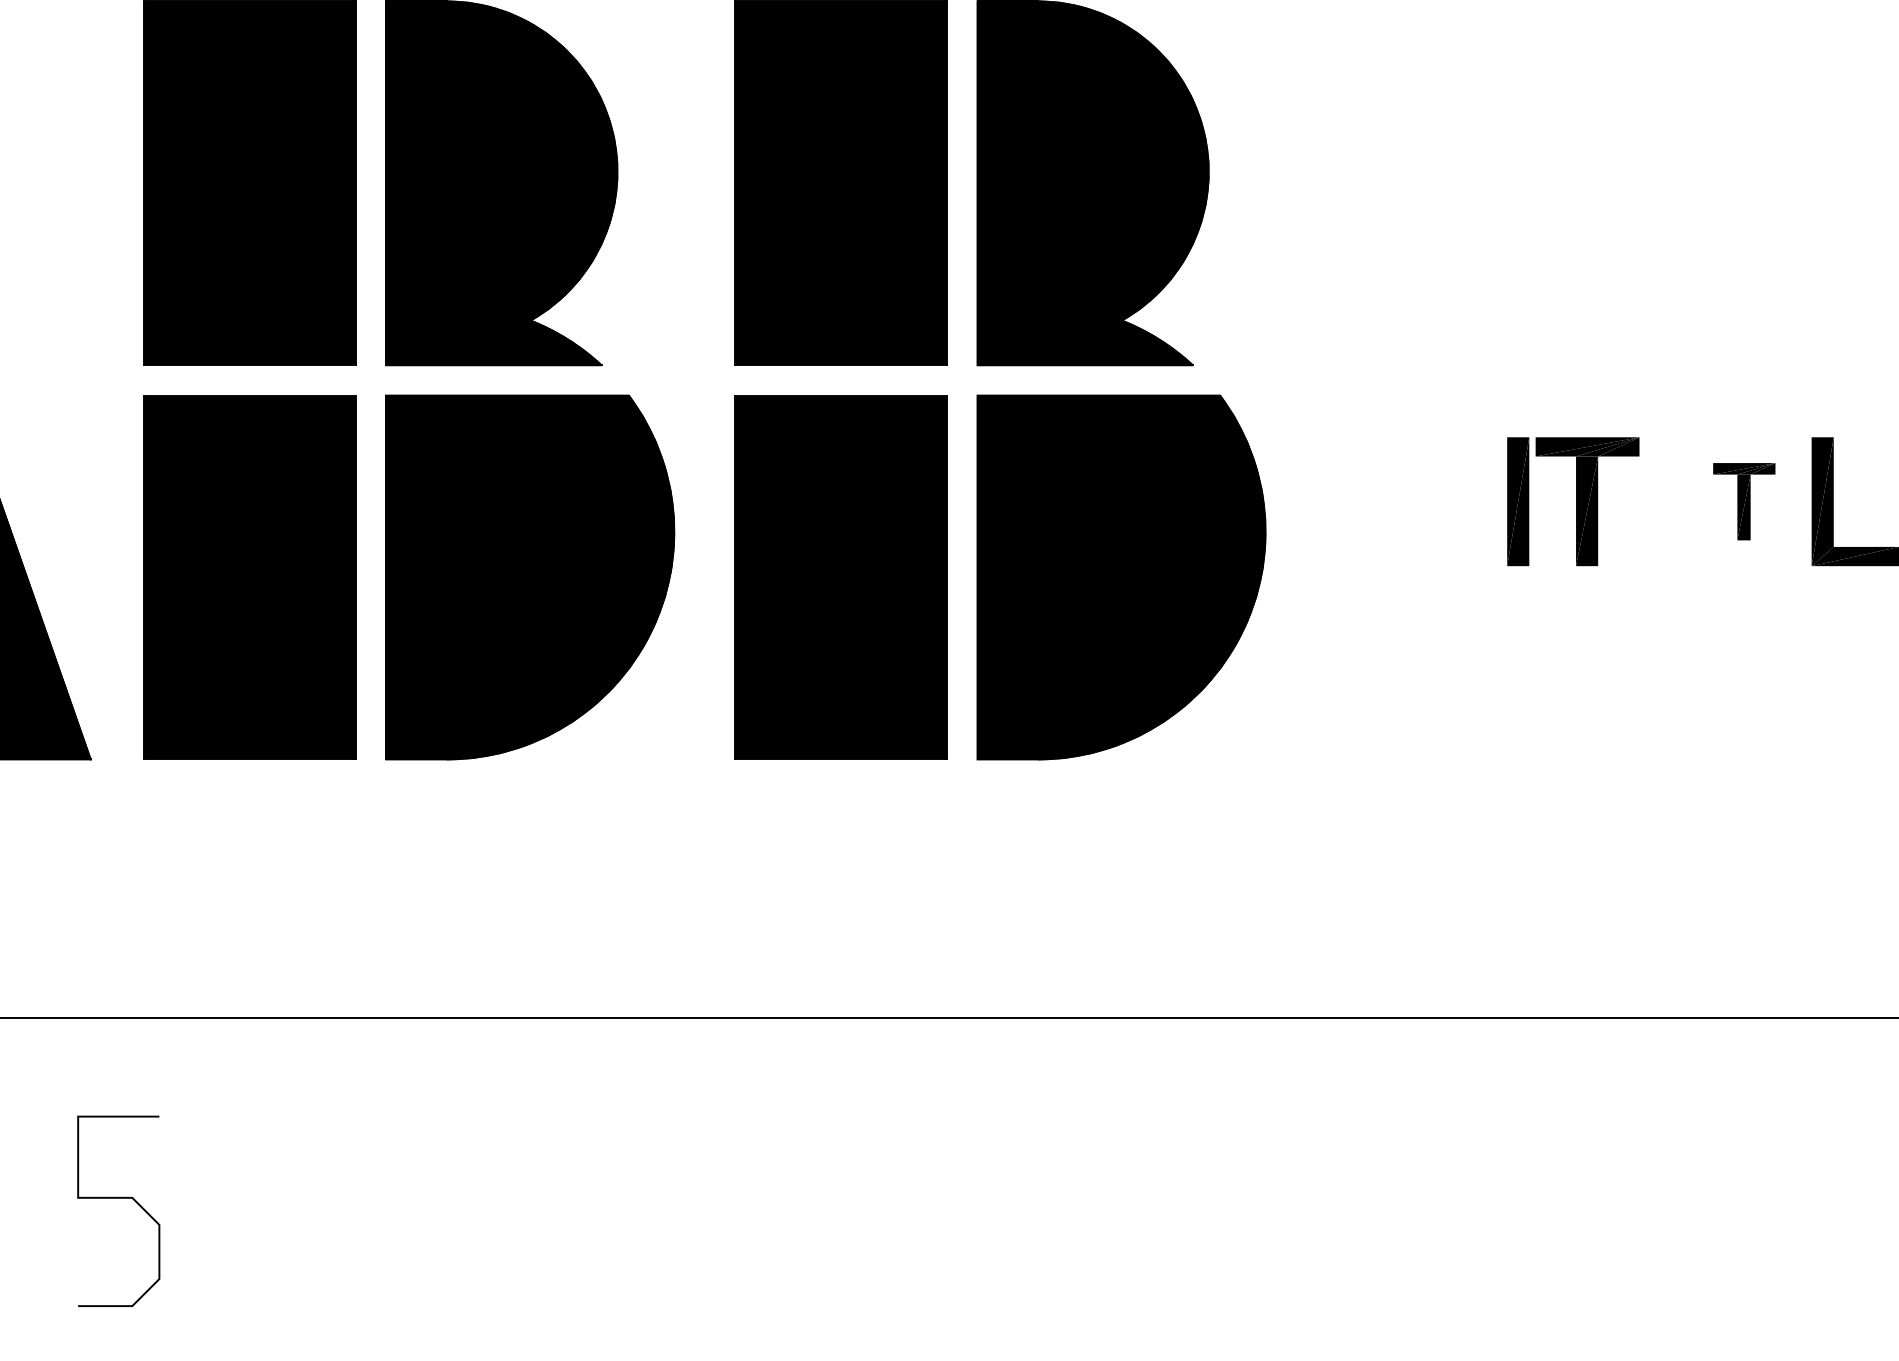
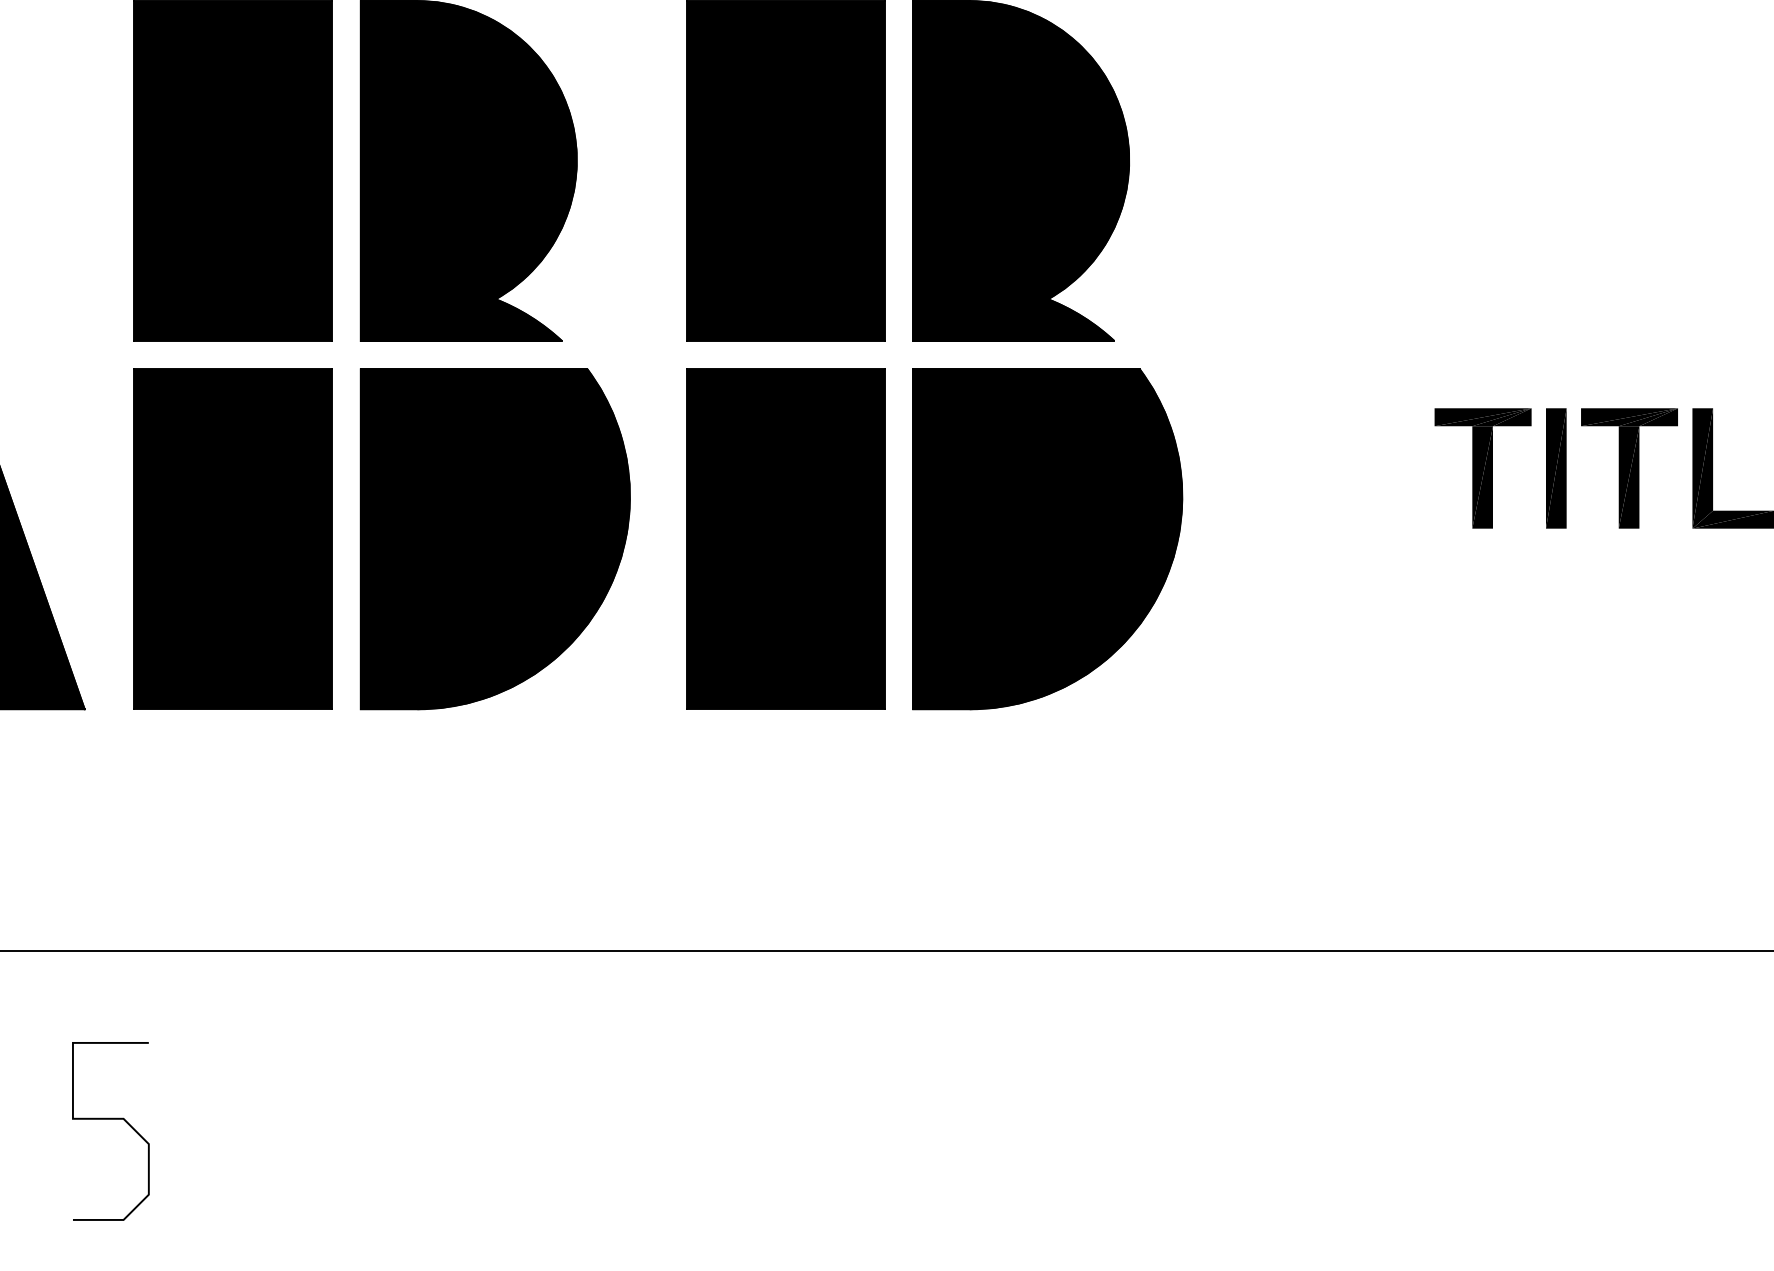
part: (1518, 501) -> (1556, 468), moved
part: (1744, 501) -> (1629, 468), size x1.67

